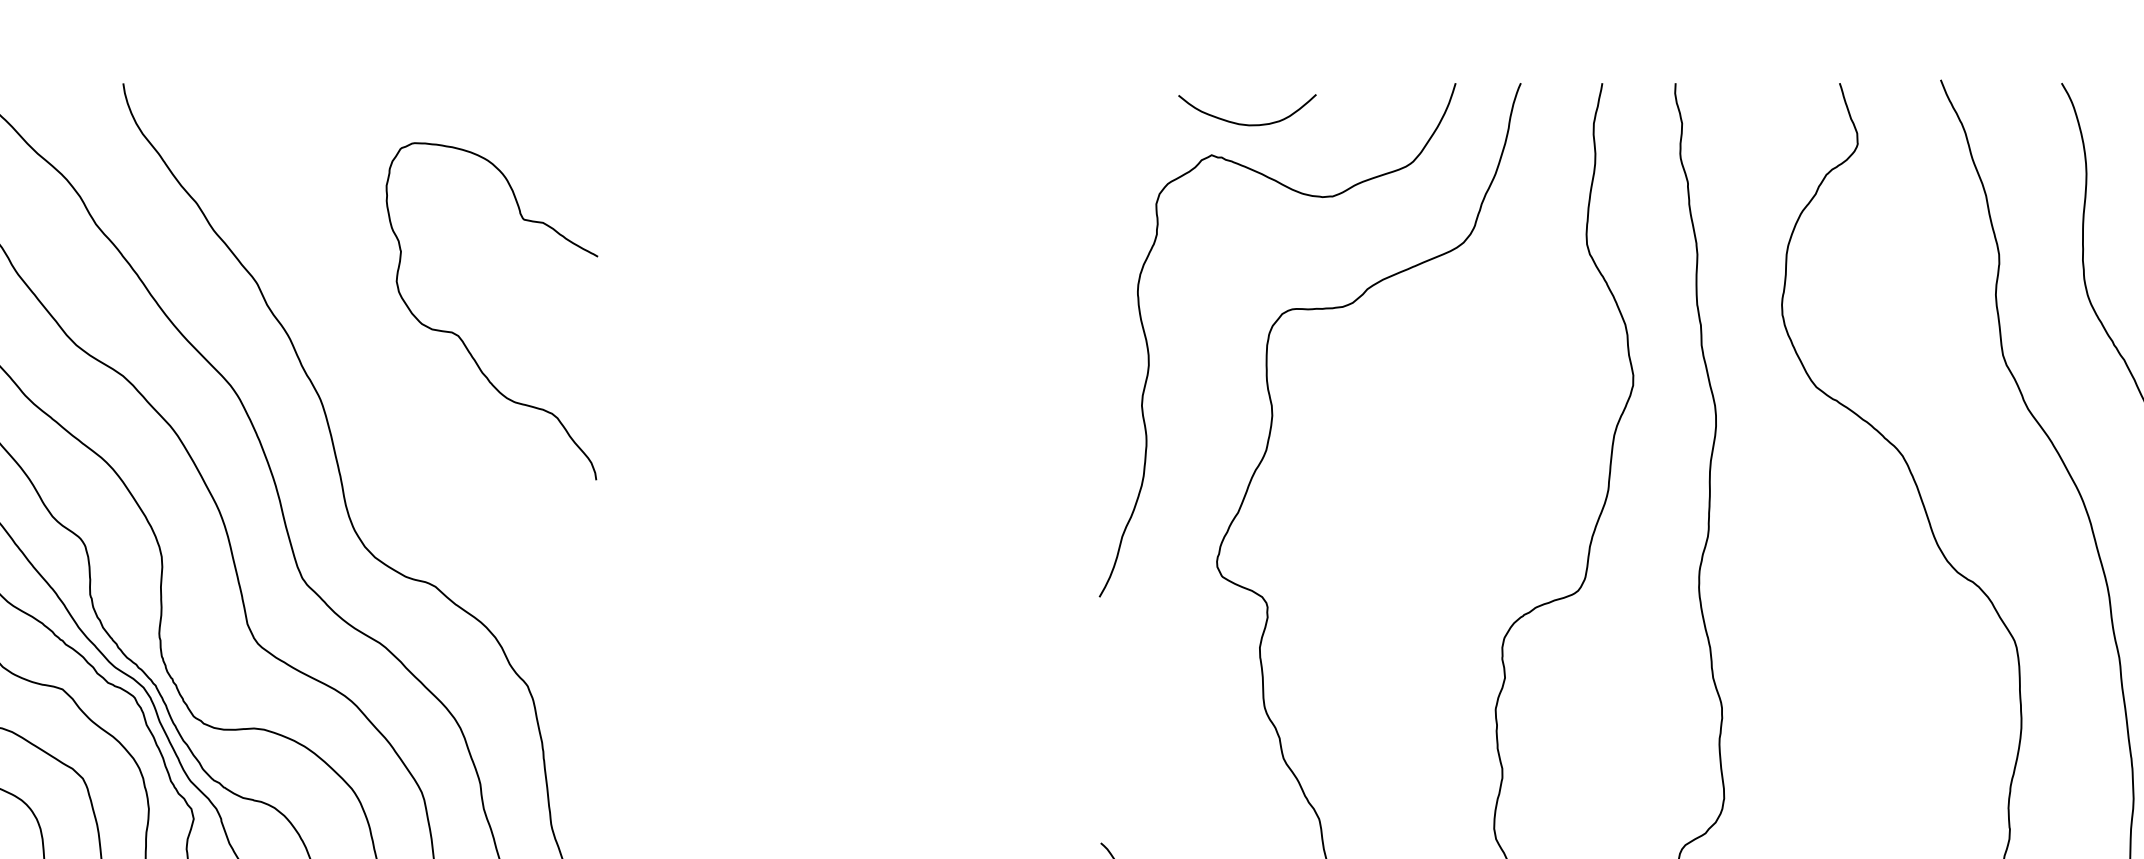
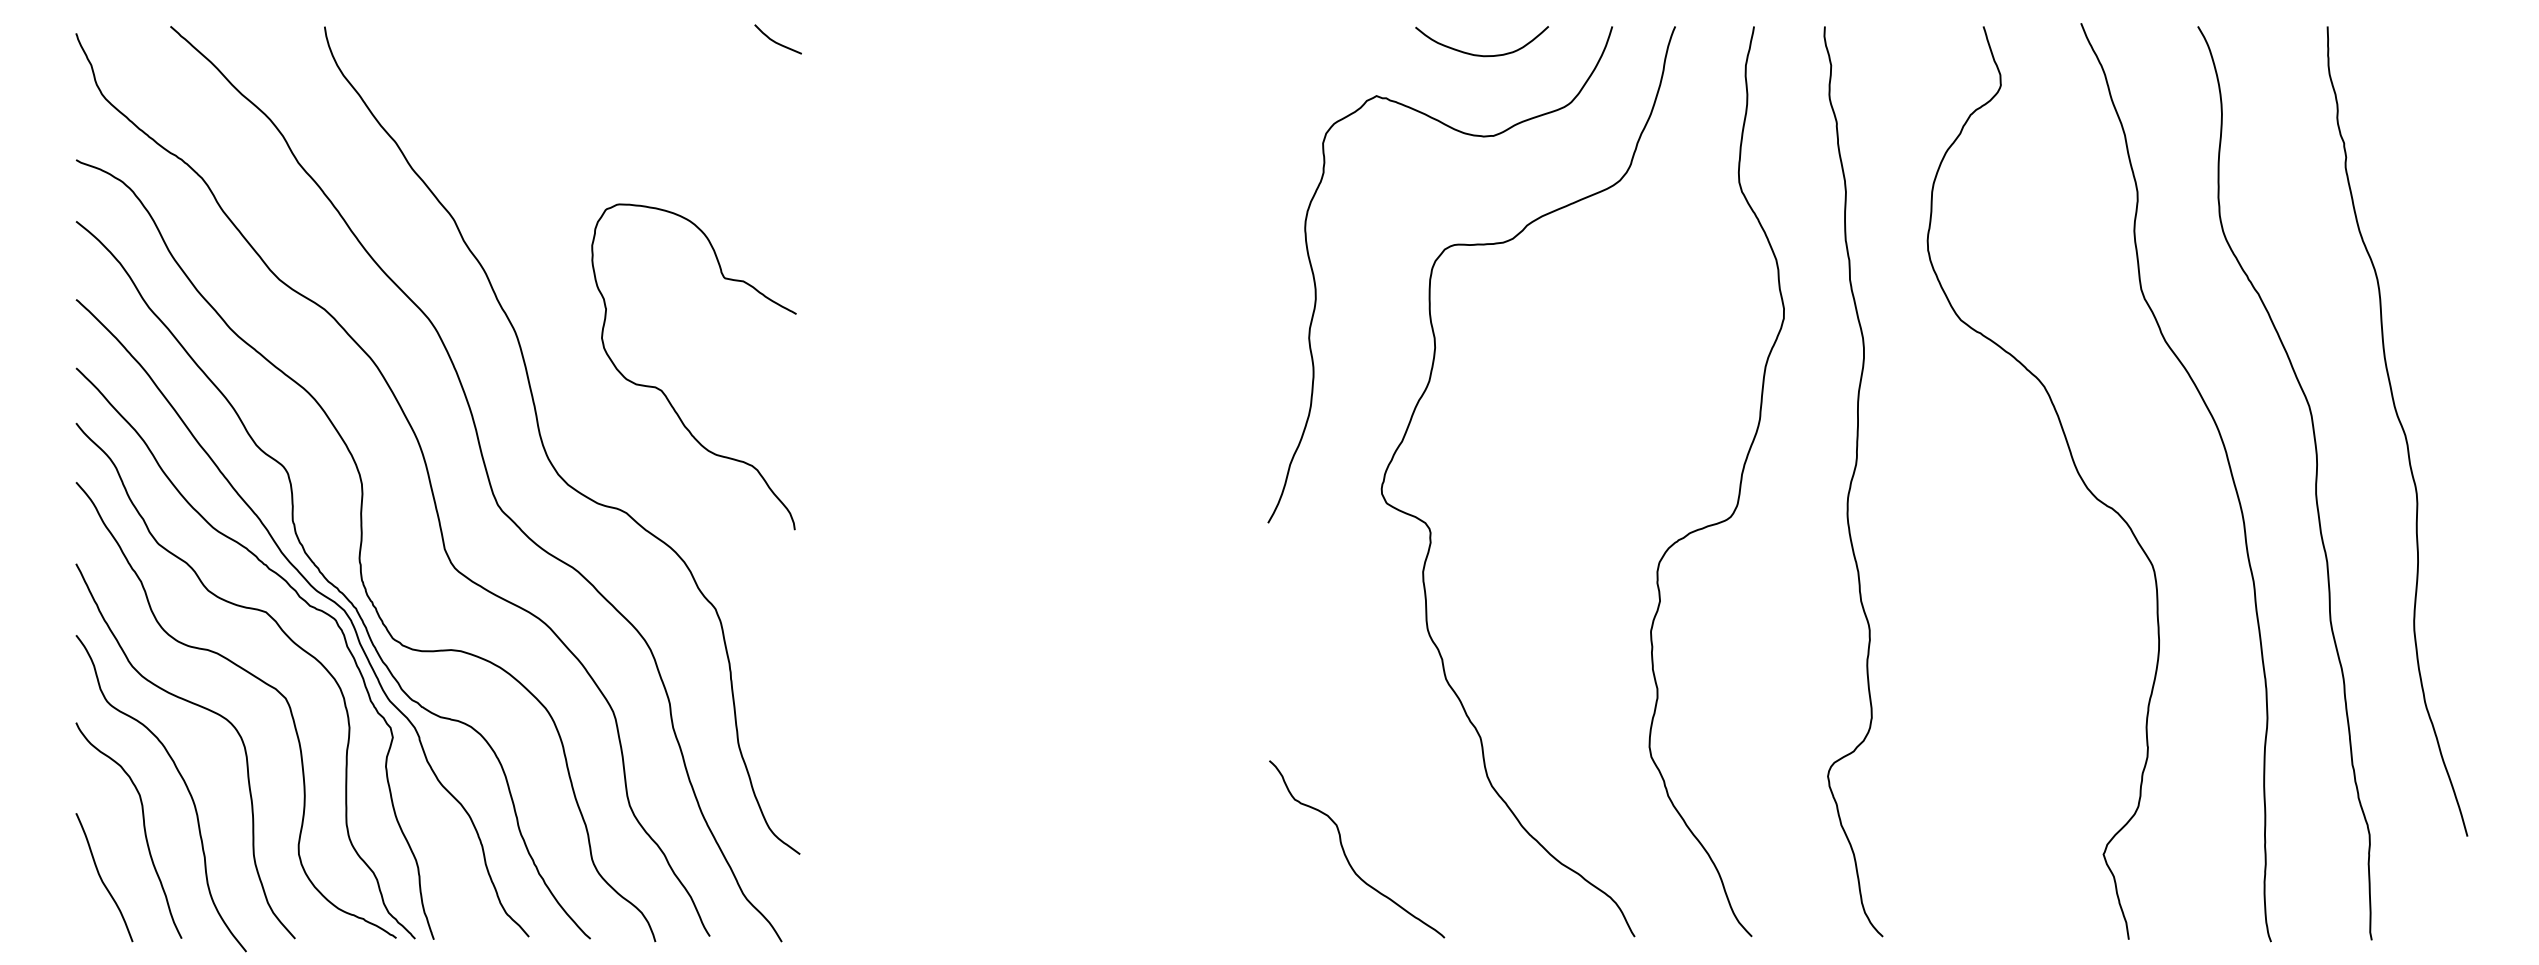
curve: (590, 98) -> (776, 41), added
curve: (1244, 123) -> (1479, 54), moved
curve: (461, 337) -> (664, 392), moved

